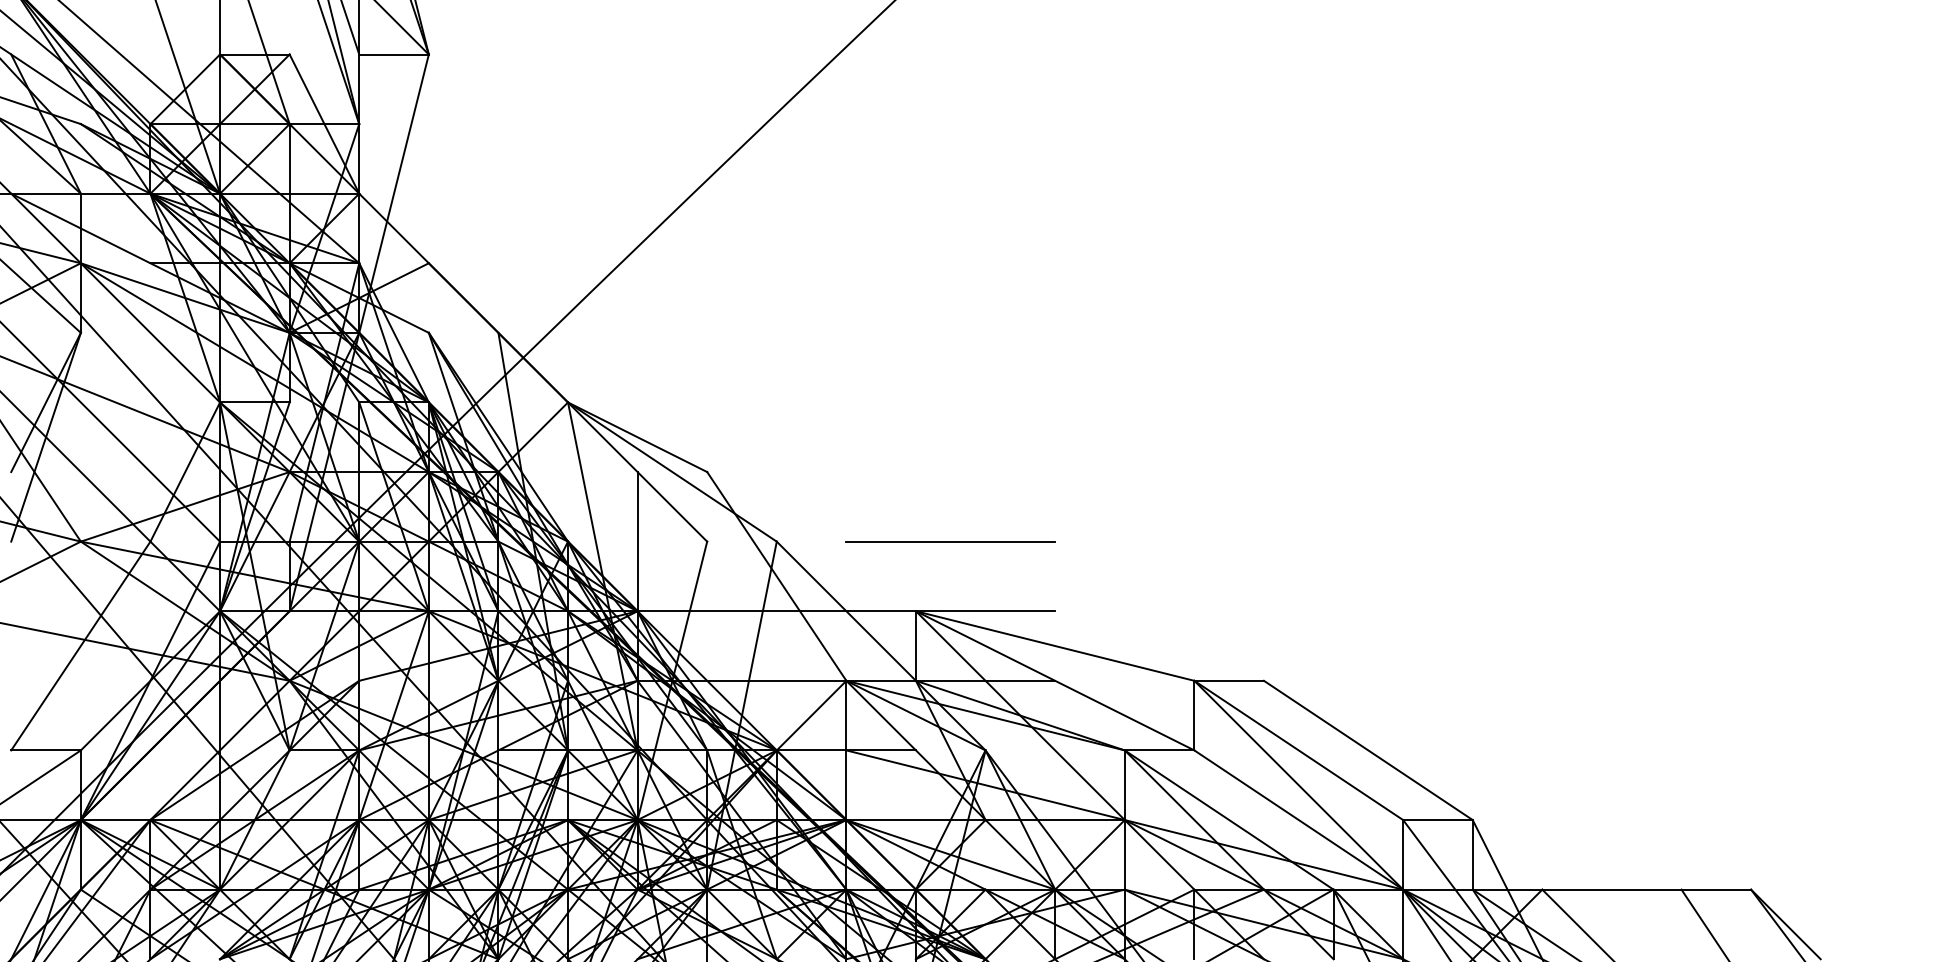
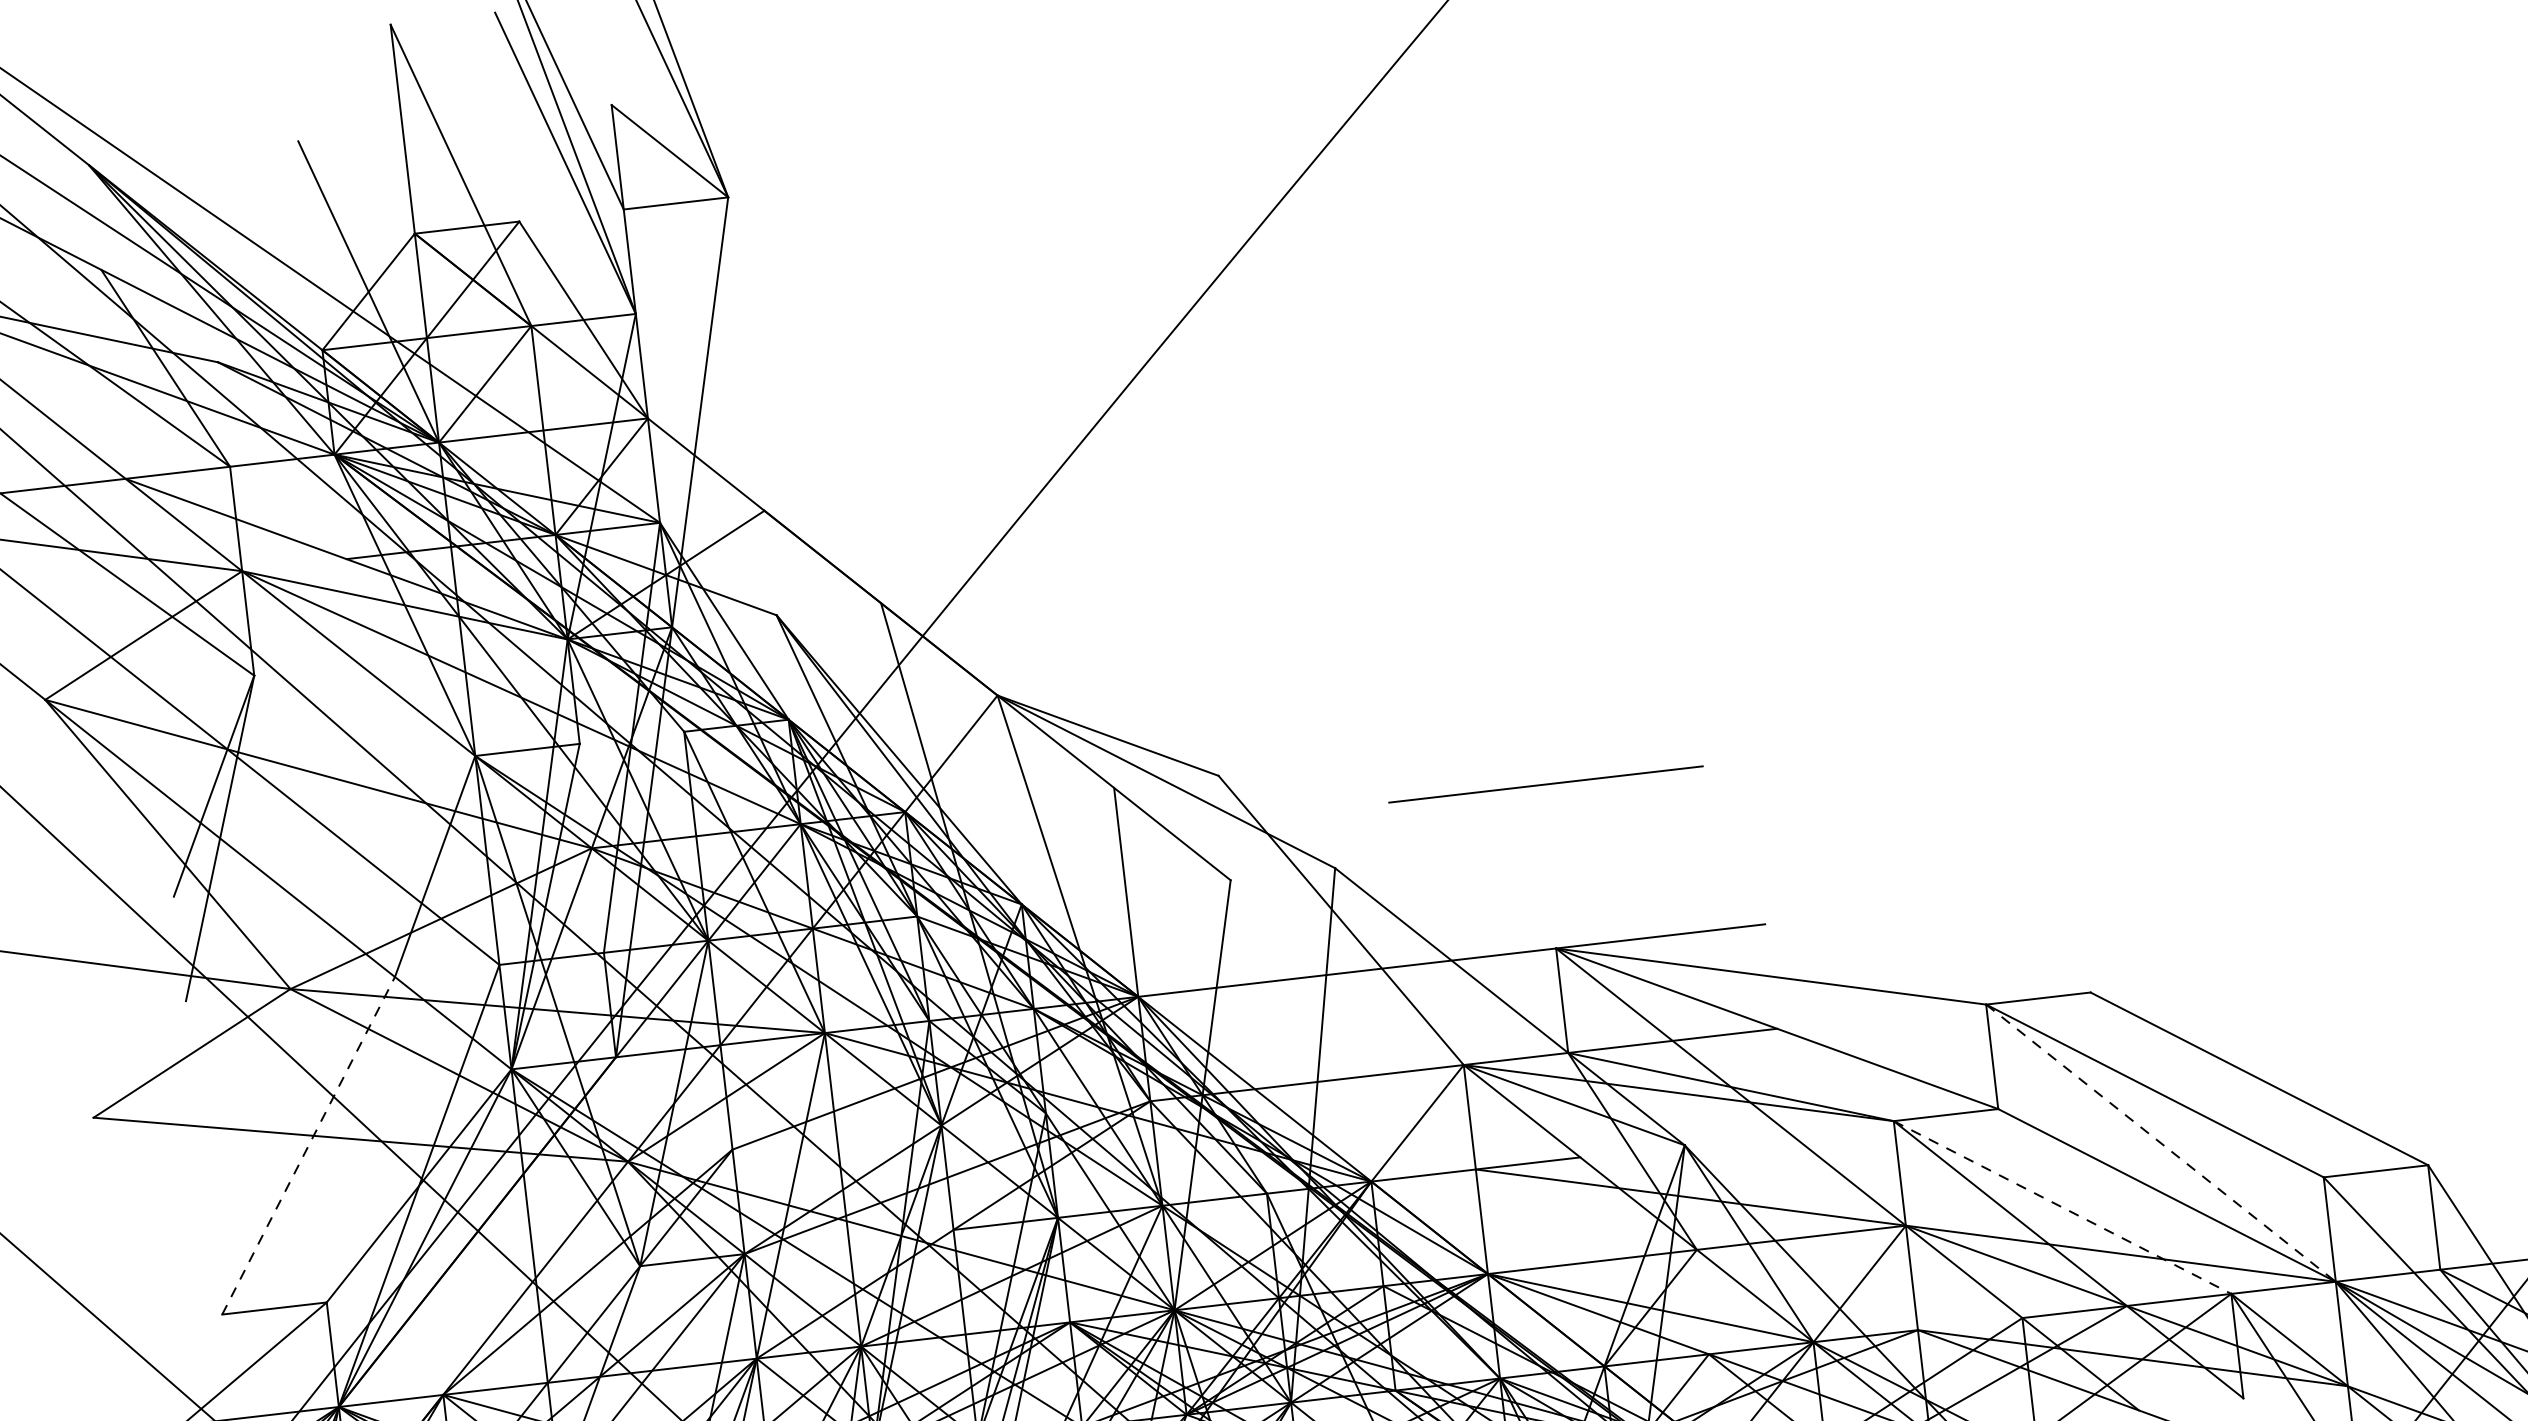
line: (950, 541) -> (1545, 784), moved
line: (81, 645) -> (309, 1144), solid -> dashed
line: (1298, 785) -> (2160, 1143), solid -> dashed
line: (1229, 820) -> (2063, 1208), solid -> dashed

